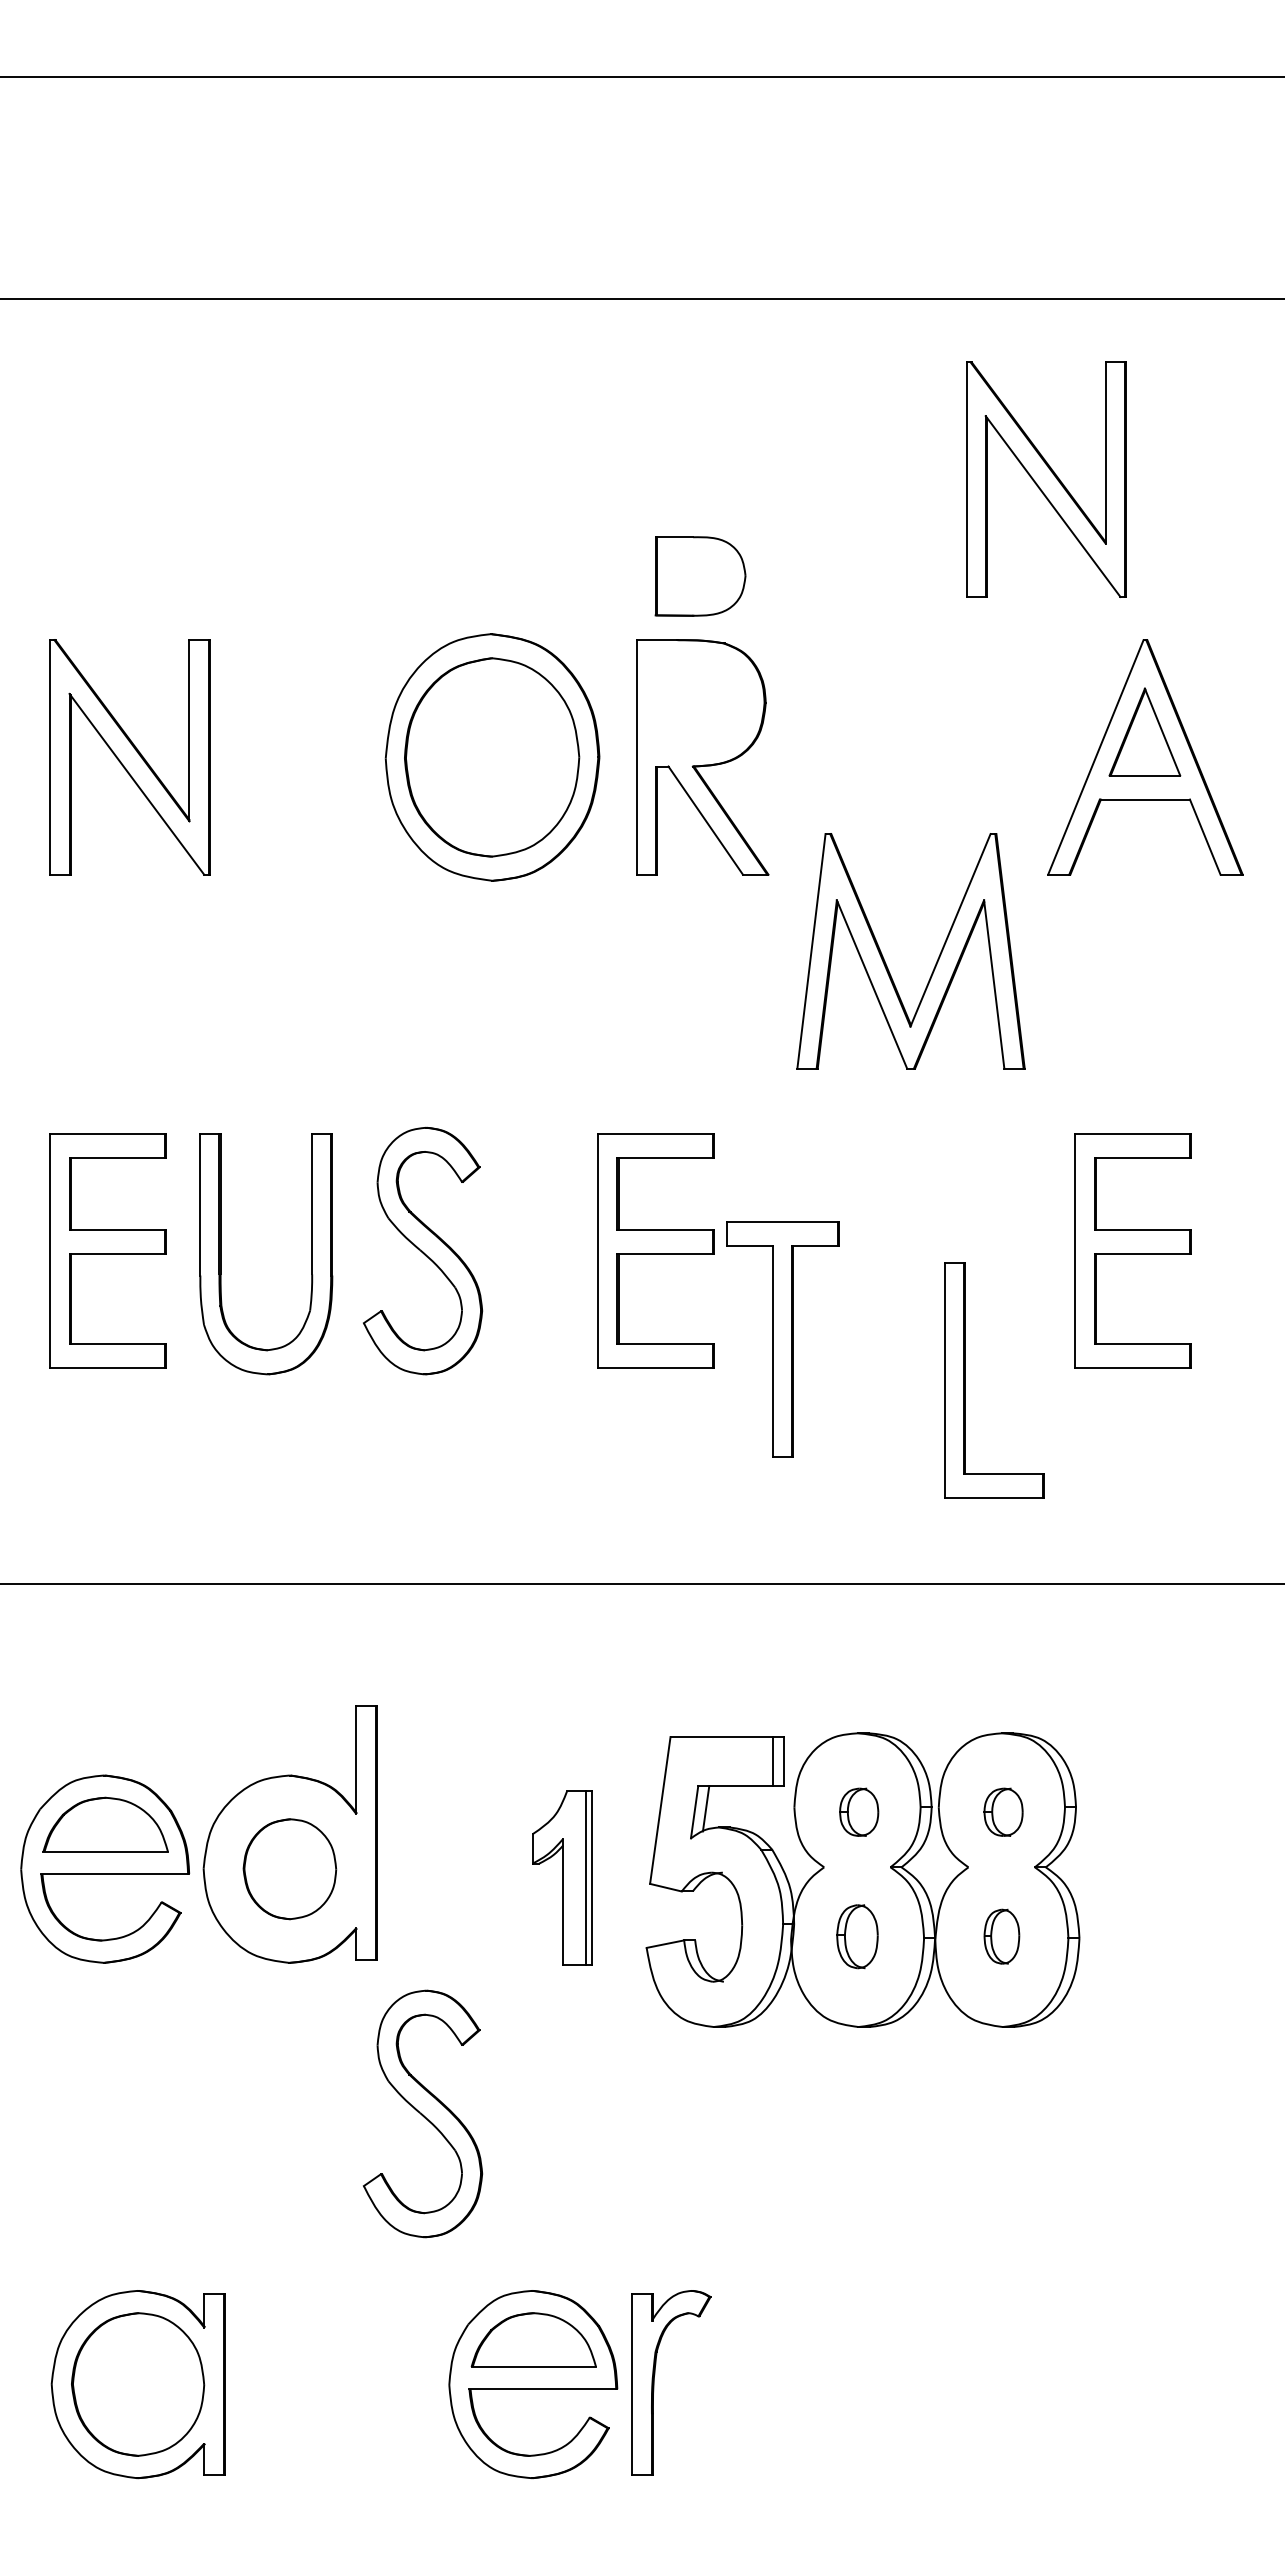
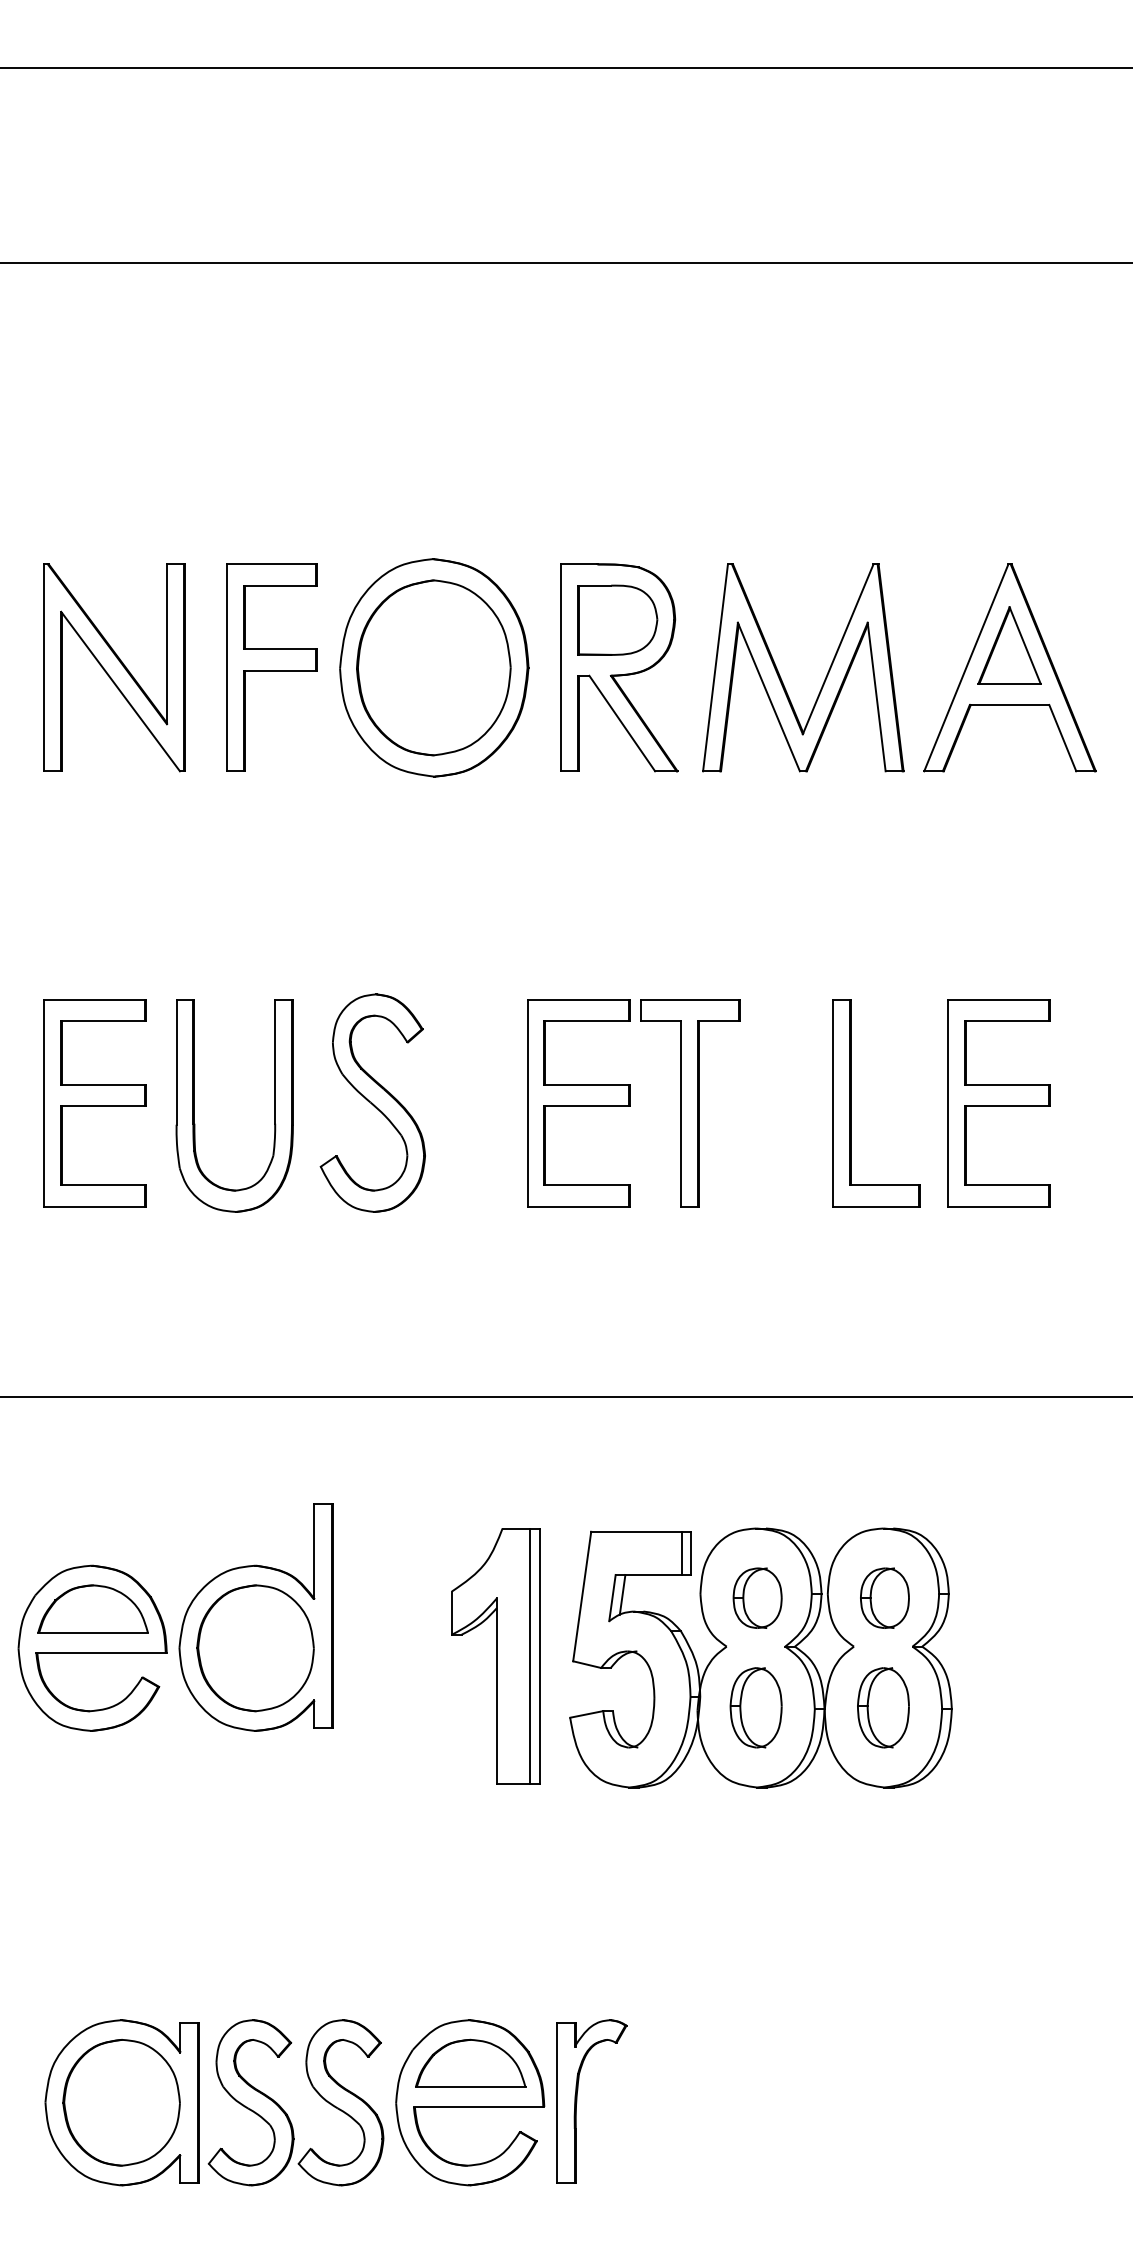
part: (1046, 479) -> (922, 422), removed
part: (700, 575) -> (617, 619), moved
part: (307, 757) -> (271, 667), added
part: (936, 961) -> (825, 676), moved
part: (783, 1339) -> (690, 1103), moved
part: (965, 1380) -> (851, 1103), moved
part: (859, 1811) -> (757, 1597), size x1.43
part: (1003, 1811) -> (884, 1597), size x1.43
part: (289, 1869) -> (255, 1648), size x1.43
part: (561, 1878) -> (495, 1656), size x1.67
part: (856, 1936) -> (755, 1707), size x1.43
part: (1001, 1936) -> (883, 1707), size x1.67
part: (422, 2113) -> (372, 1863), removed
part: (323, 2394) -> (285, 2111), added

